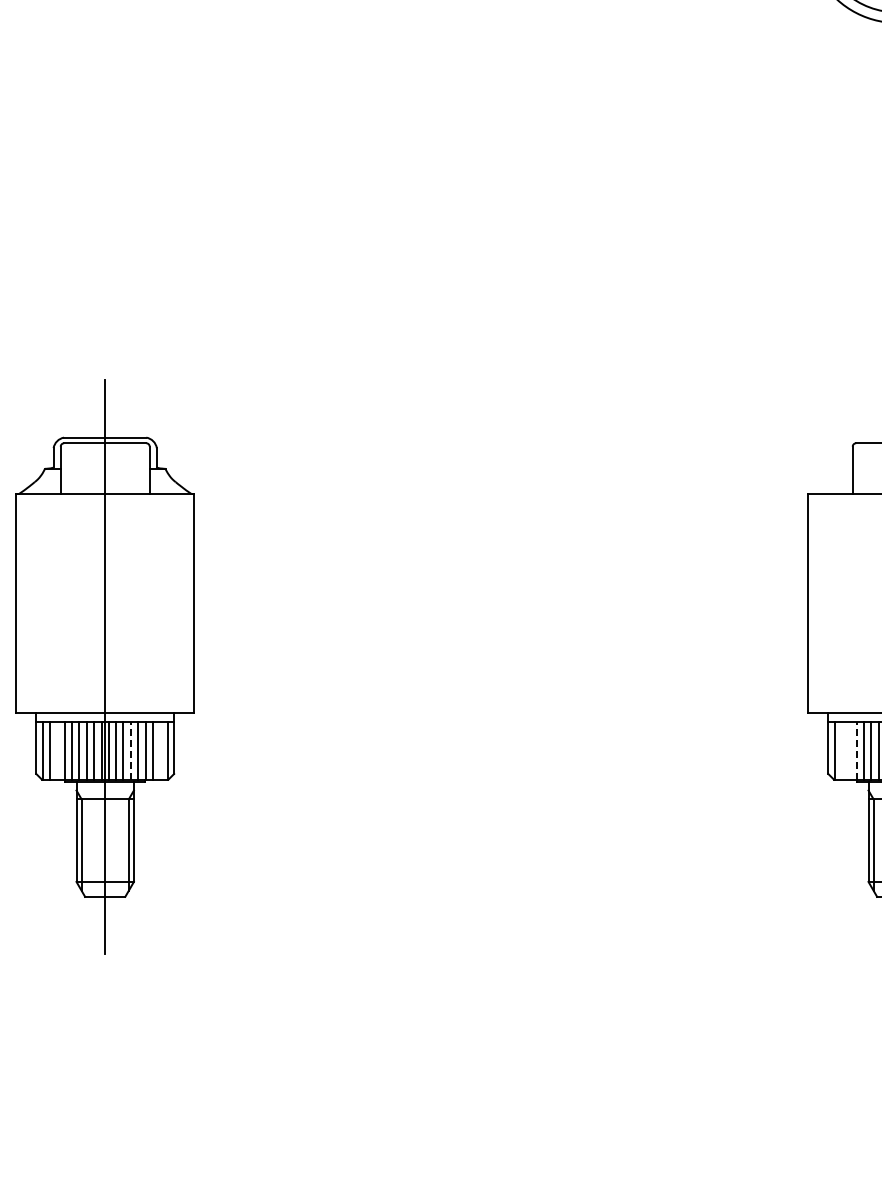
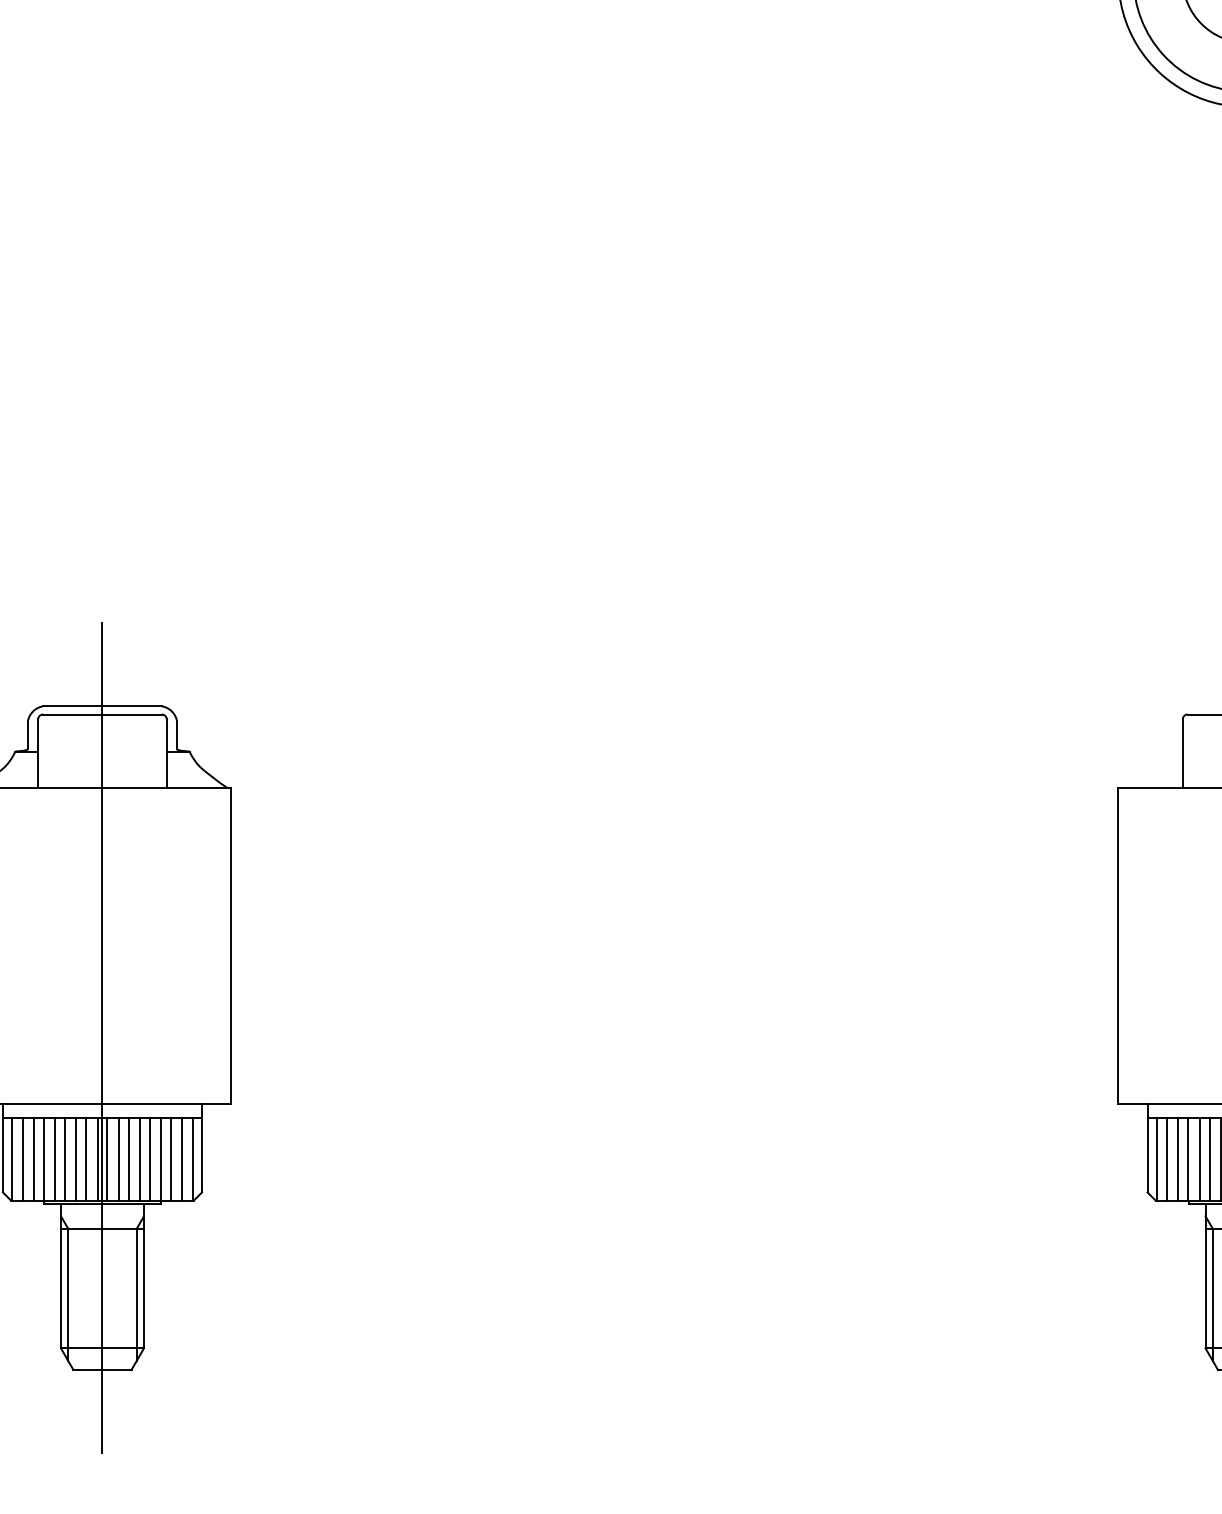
line: (57, 750) -> (33, 1158), added
line: (160, 750) -> (182, 1158), added
line: (841, 750) -> (1166, 1158), added
line: (849, 750) -> (1178, 1158), added
line: (131, 751) -> (140, 1159), dashed -> solid
line: (856, 751) -> (1188, 1159), dashed -> solid

